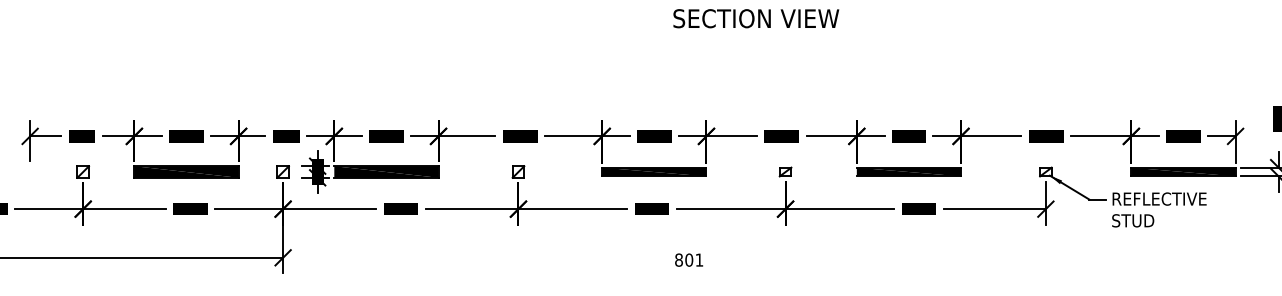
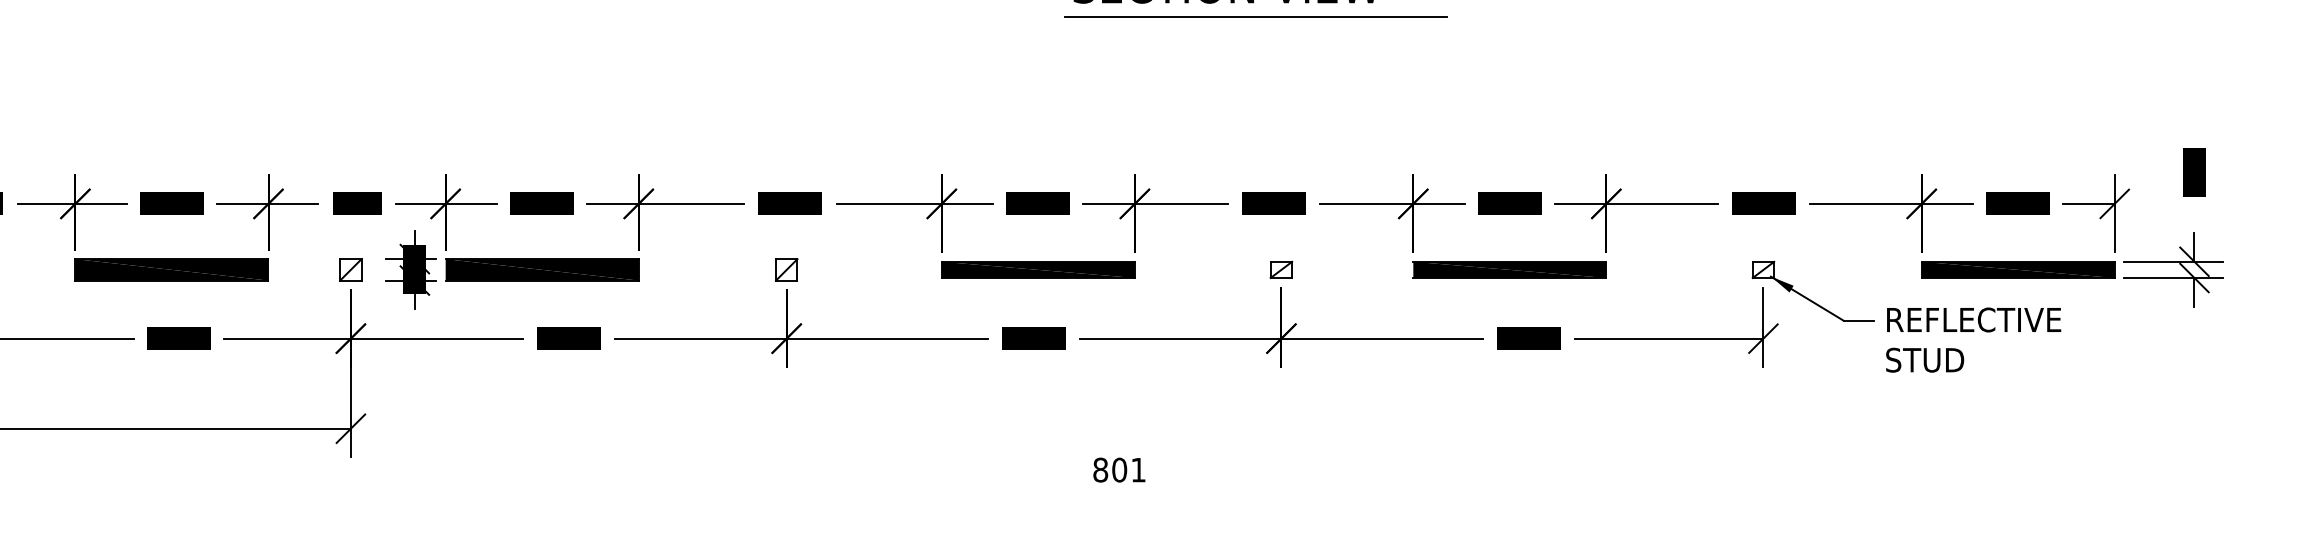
line: (771, 35) -> (1255, 17), added
text: (689, 259) -> (1120, 468), moved

